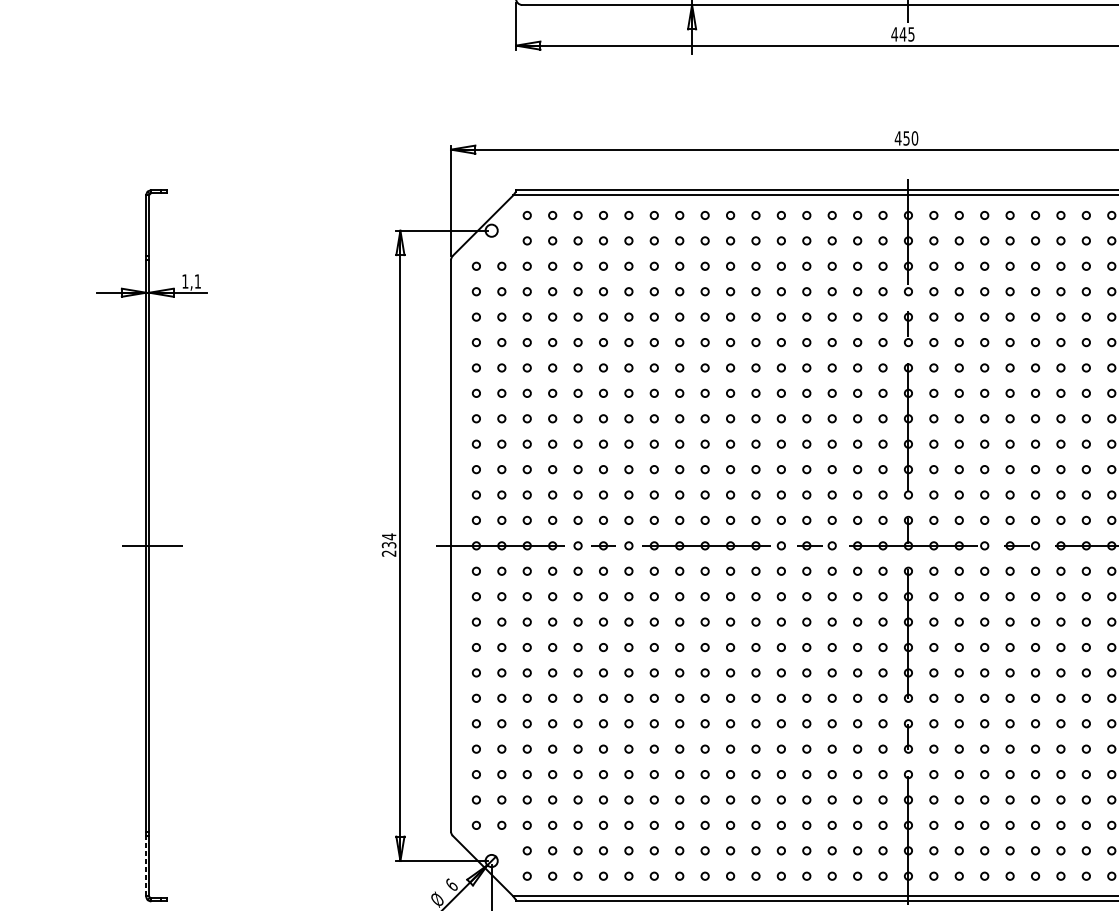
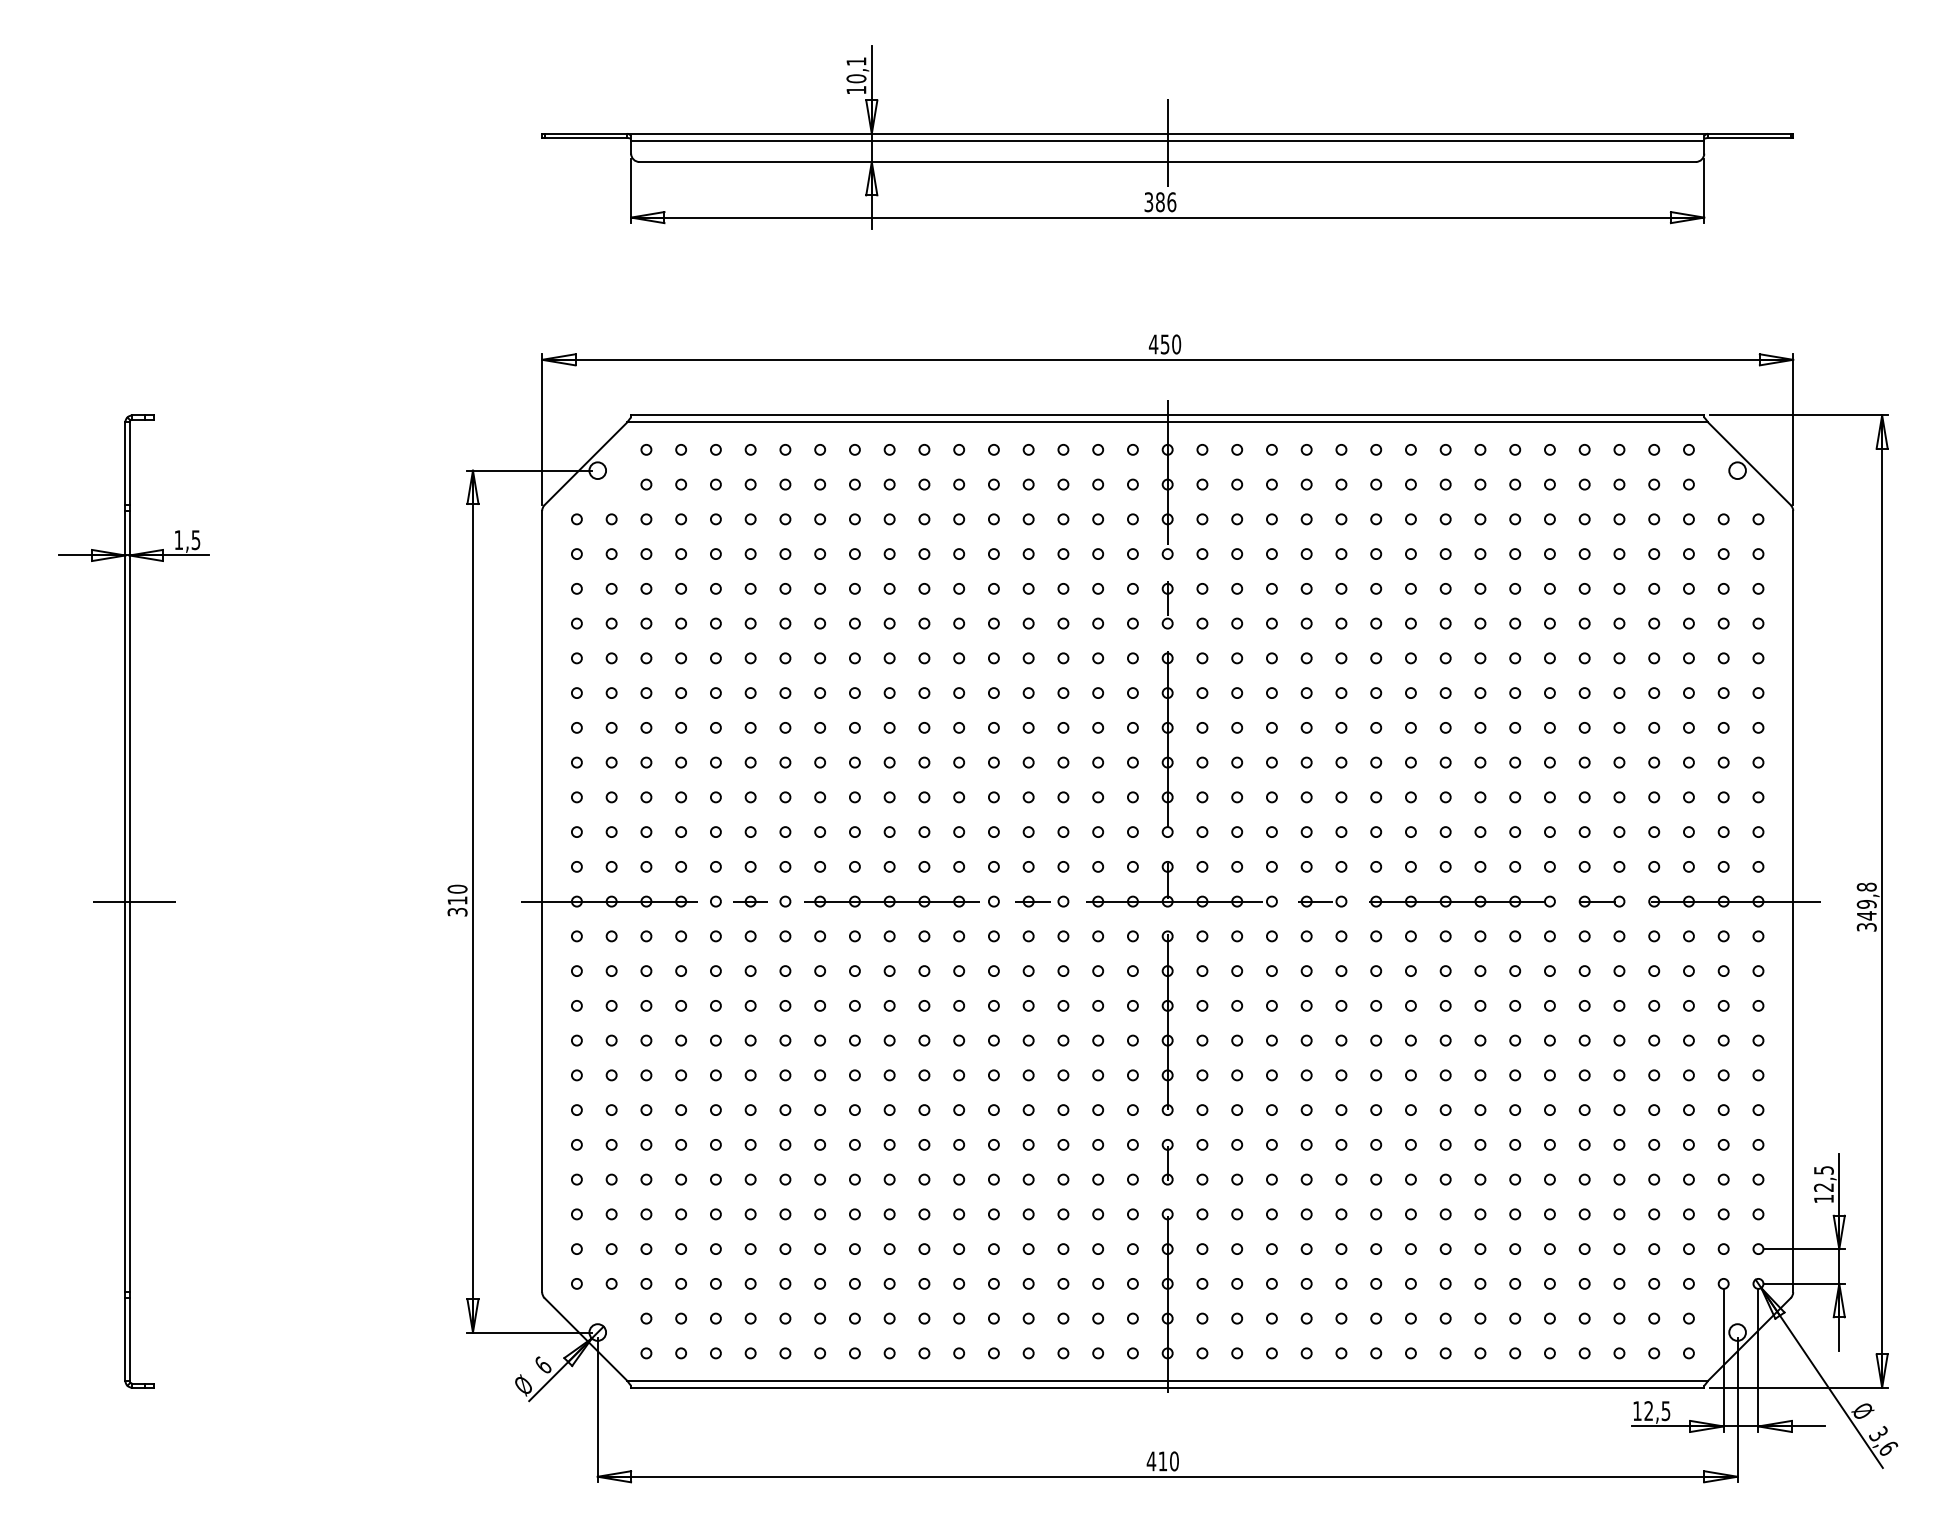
text: (903, 34) -> (1160, 202), 445 -> 386
text: (197, 281) -> (195, 540), 1,1 -> 1,5
text: (389, 545) -> (457, 900), 234 -> 310
line: (146, 865) -> (125, 1338), dashed -> solid

